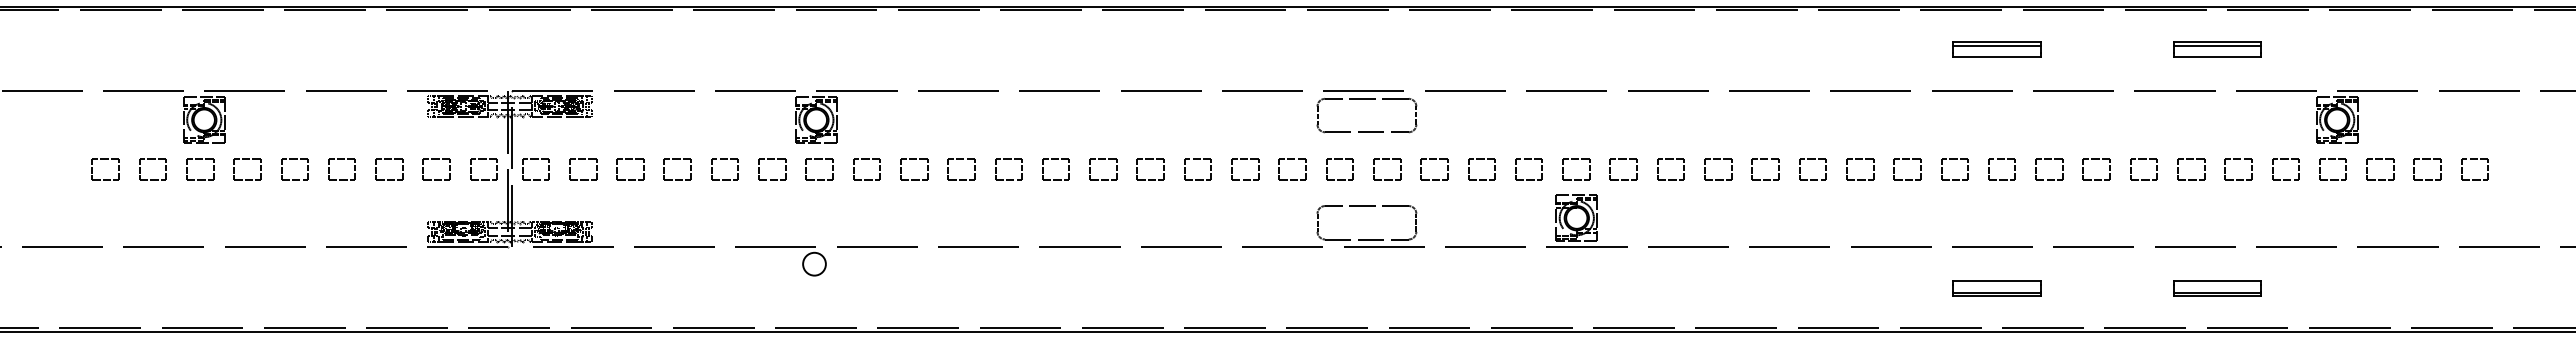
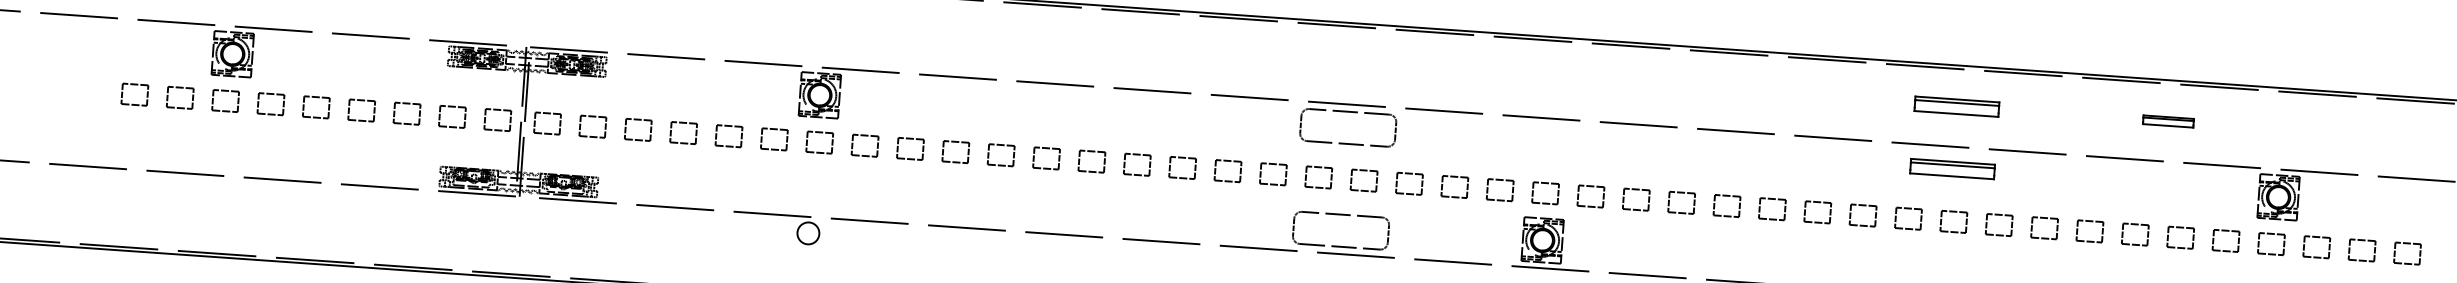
part: (2217, 49) -> (2168, 121), size x0.6
part: (1996, 114) -> (1952, 169), added

